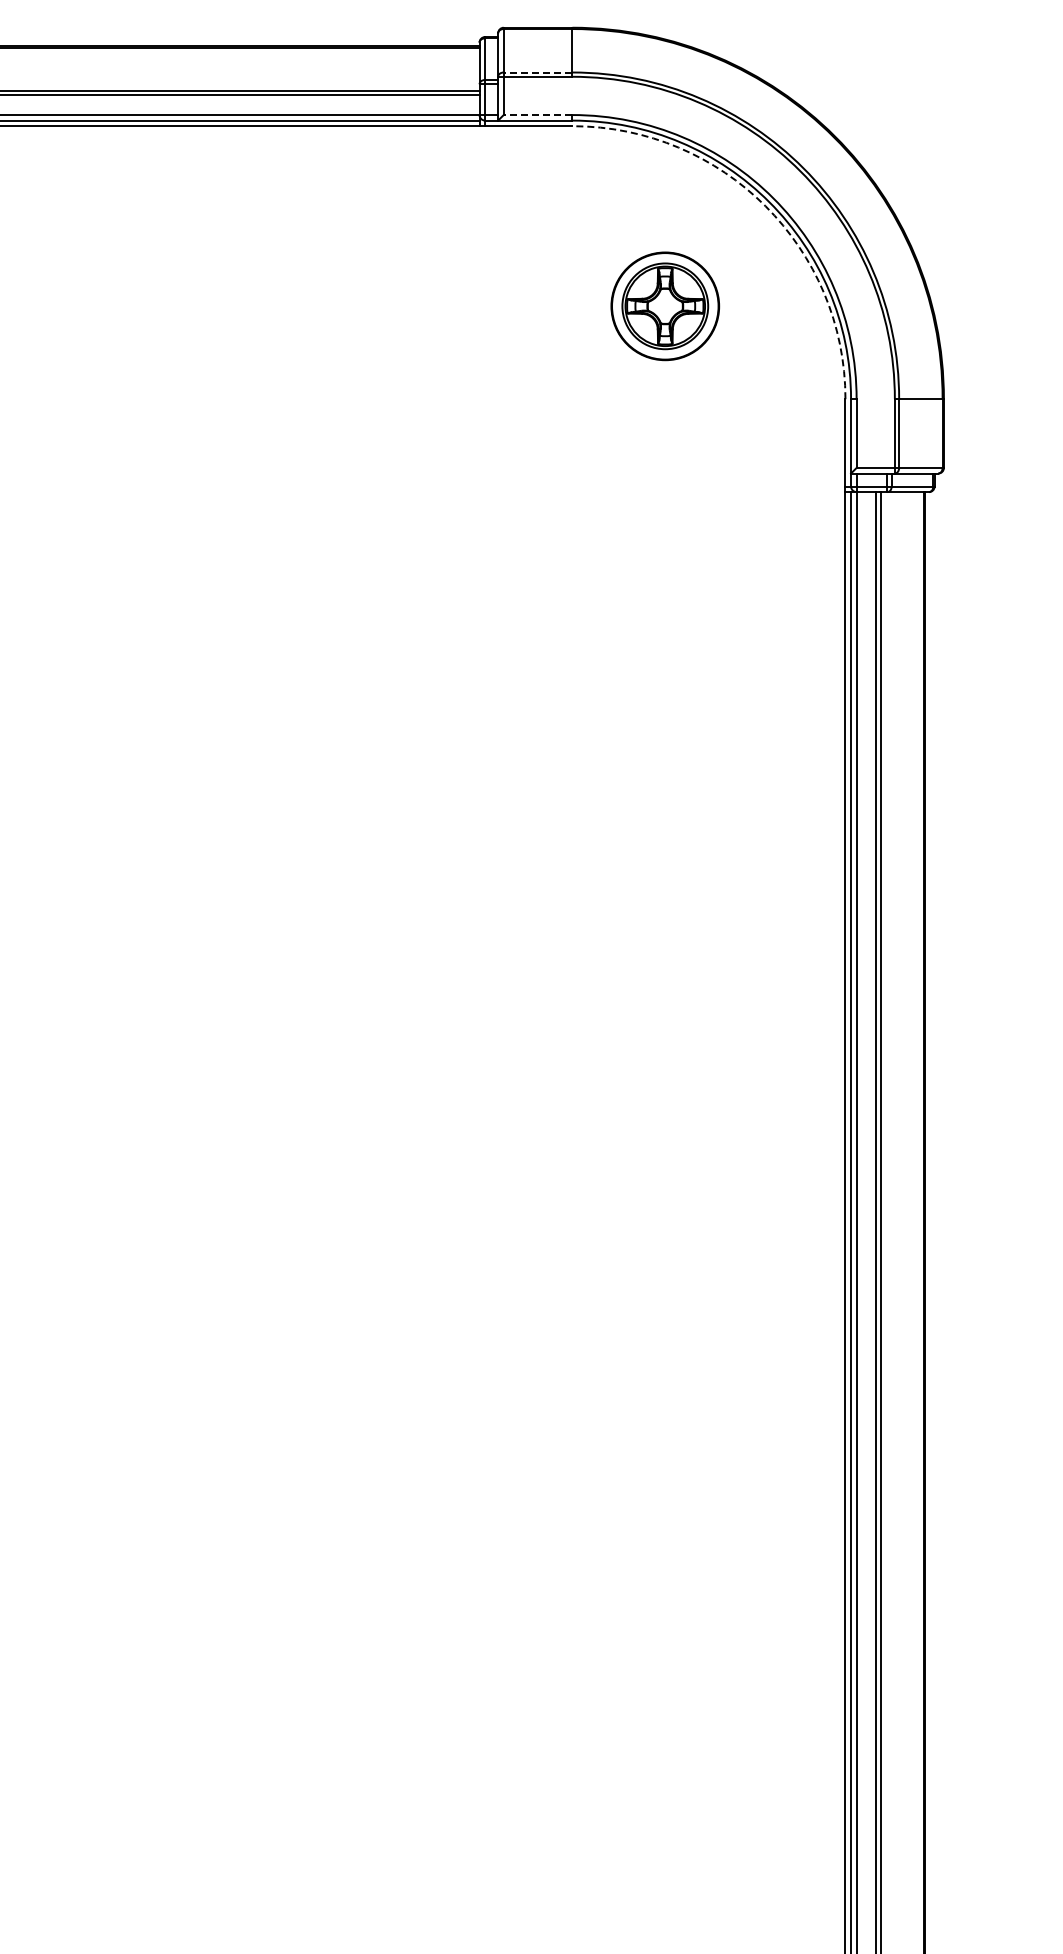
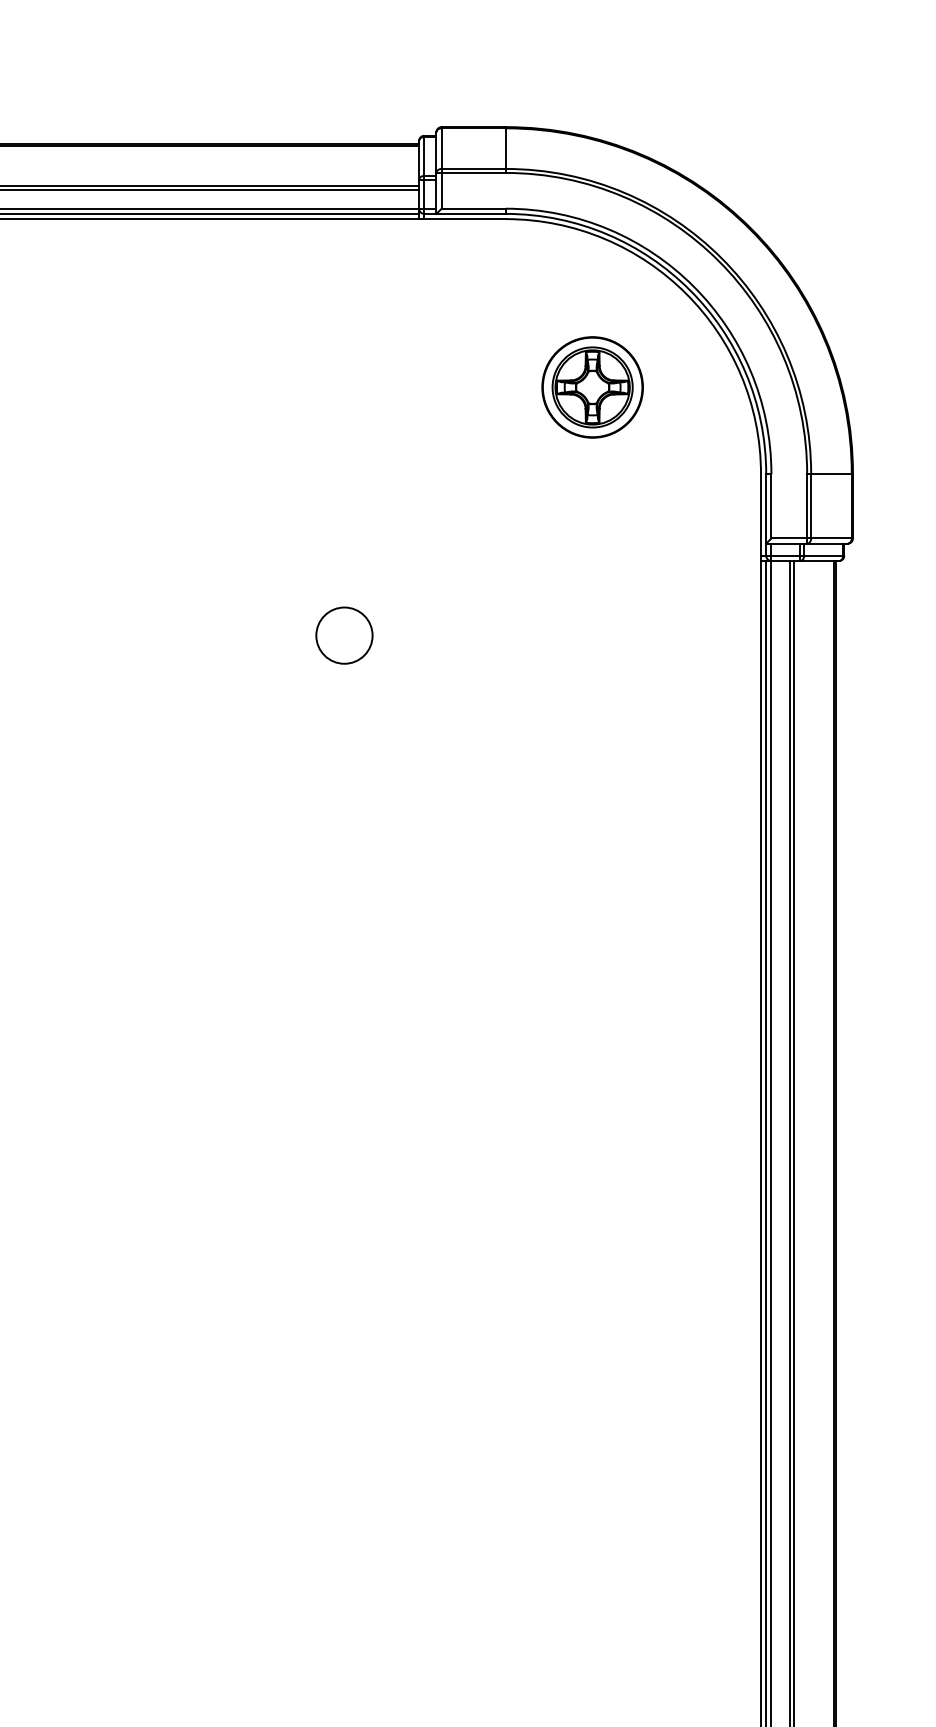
line: (537, 72) -> (473, 168), dashed -> solid
line: (537, 115) -> (473, 209), dashed -> solid
arc: (765, 206) -> (686, 294), dashed -> solid
circle: (399, 571) -> (344, 635), added

